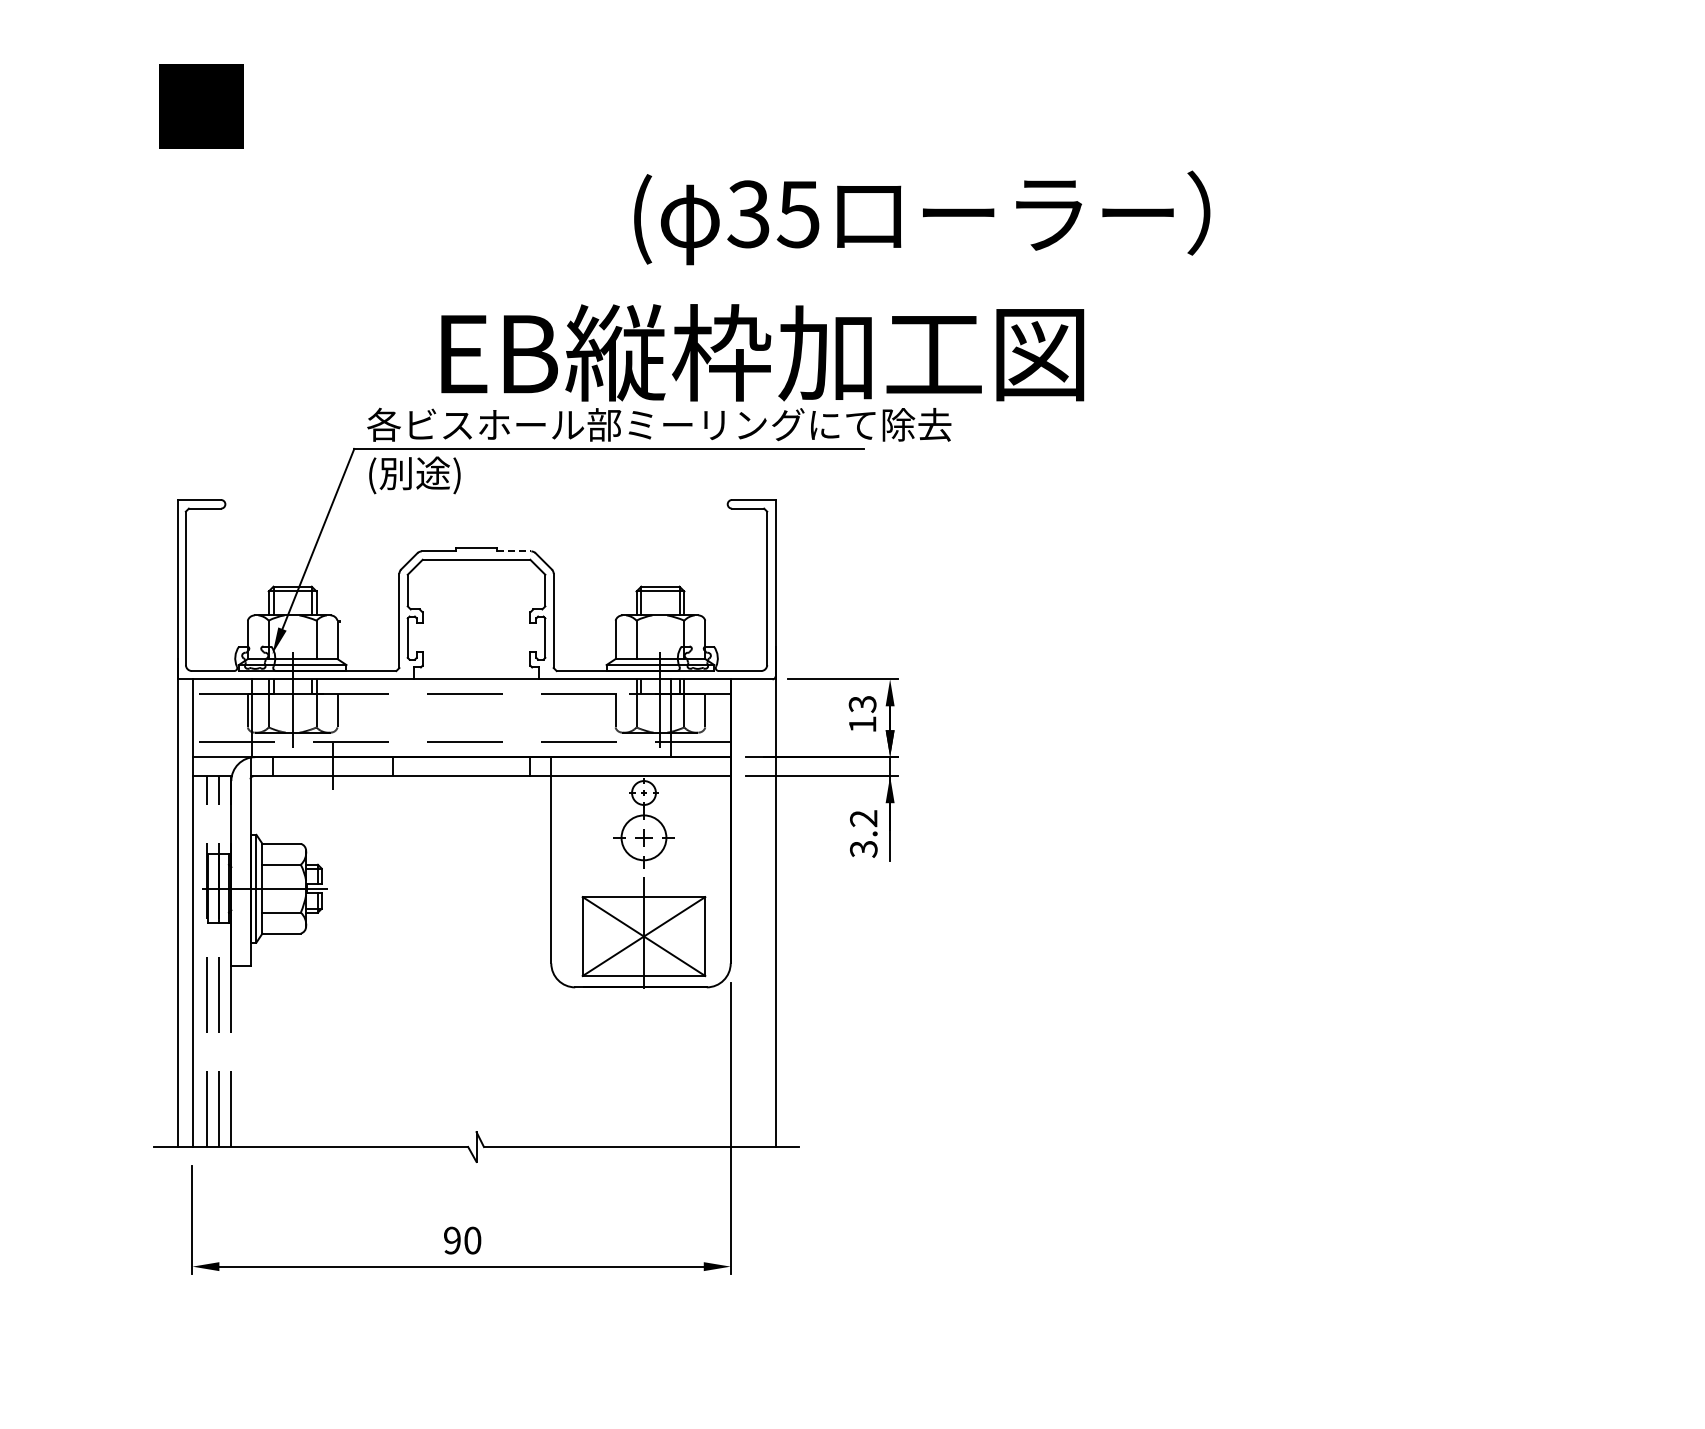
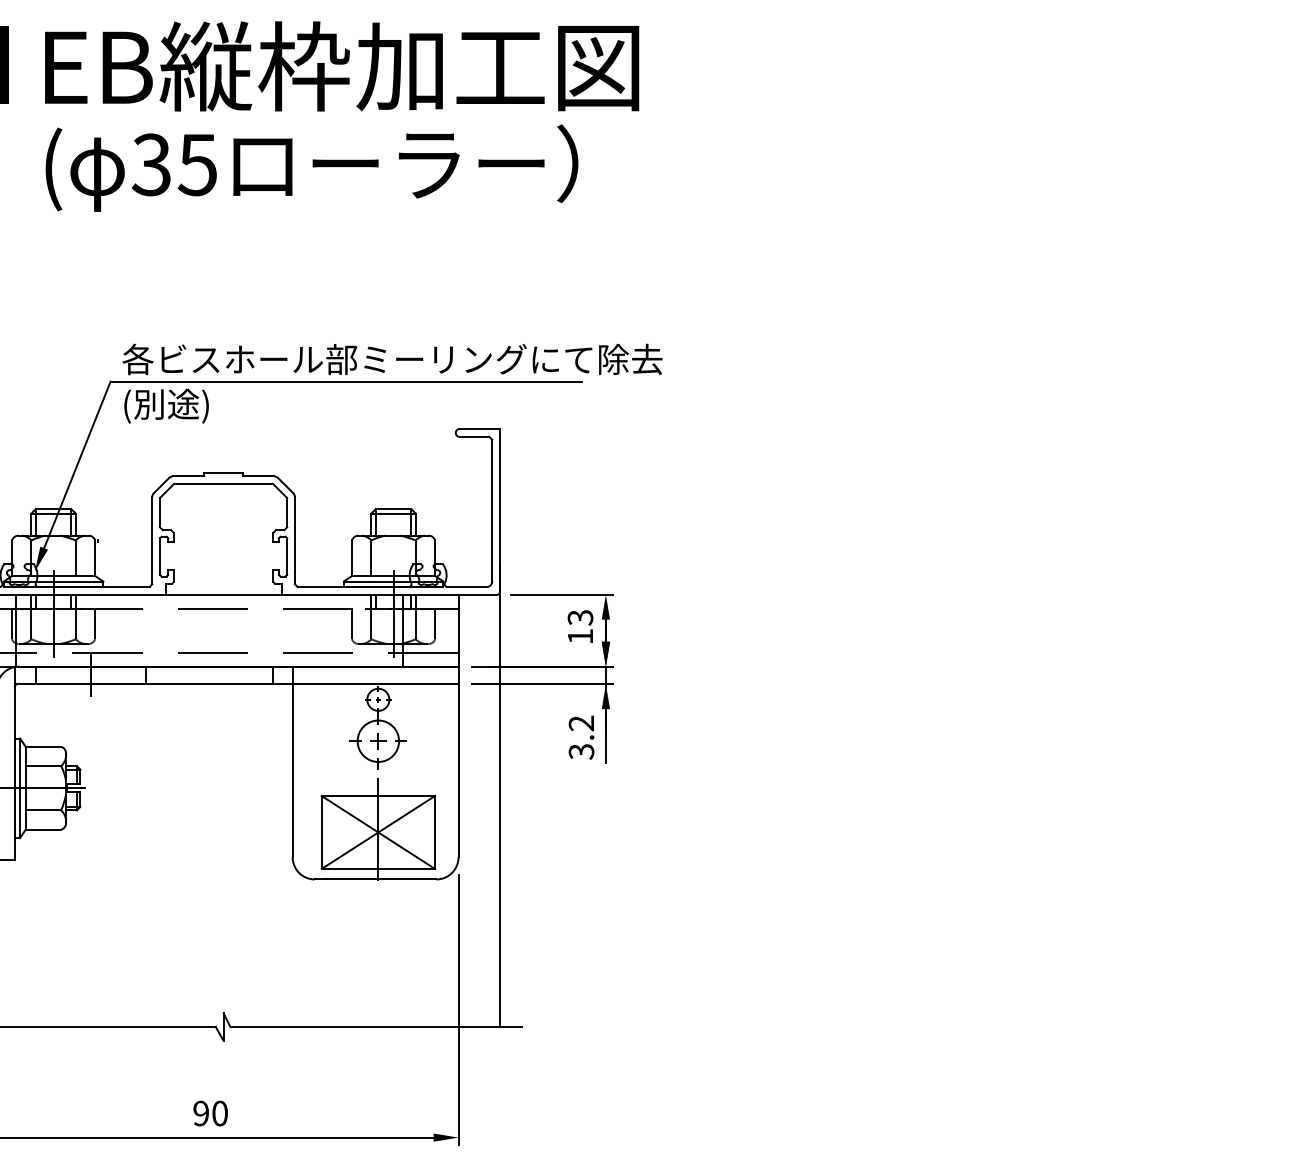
text: (922, 217) -> (312, 167), moved
text: (762, 352) -> (341, 66), moved
line: (514, 551) -> (258, 476), dashed -> solid

